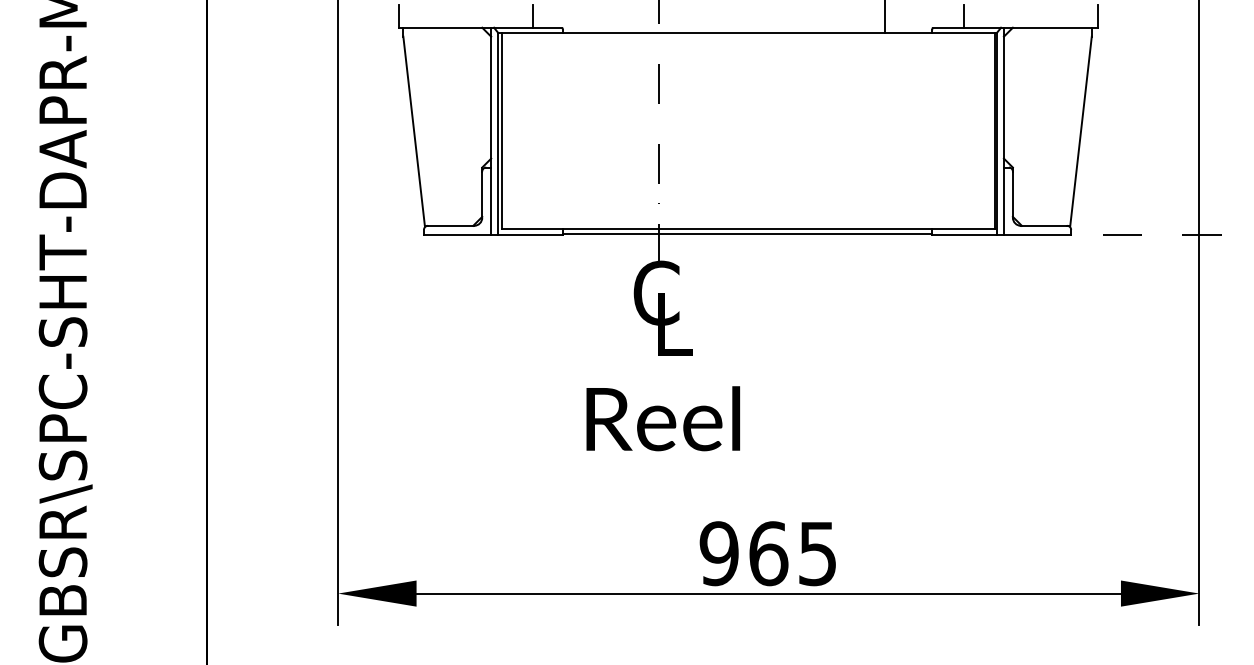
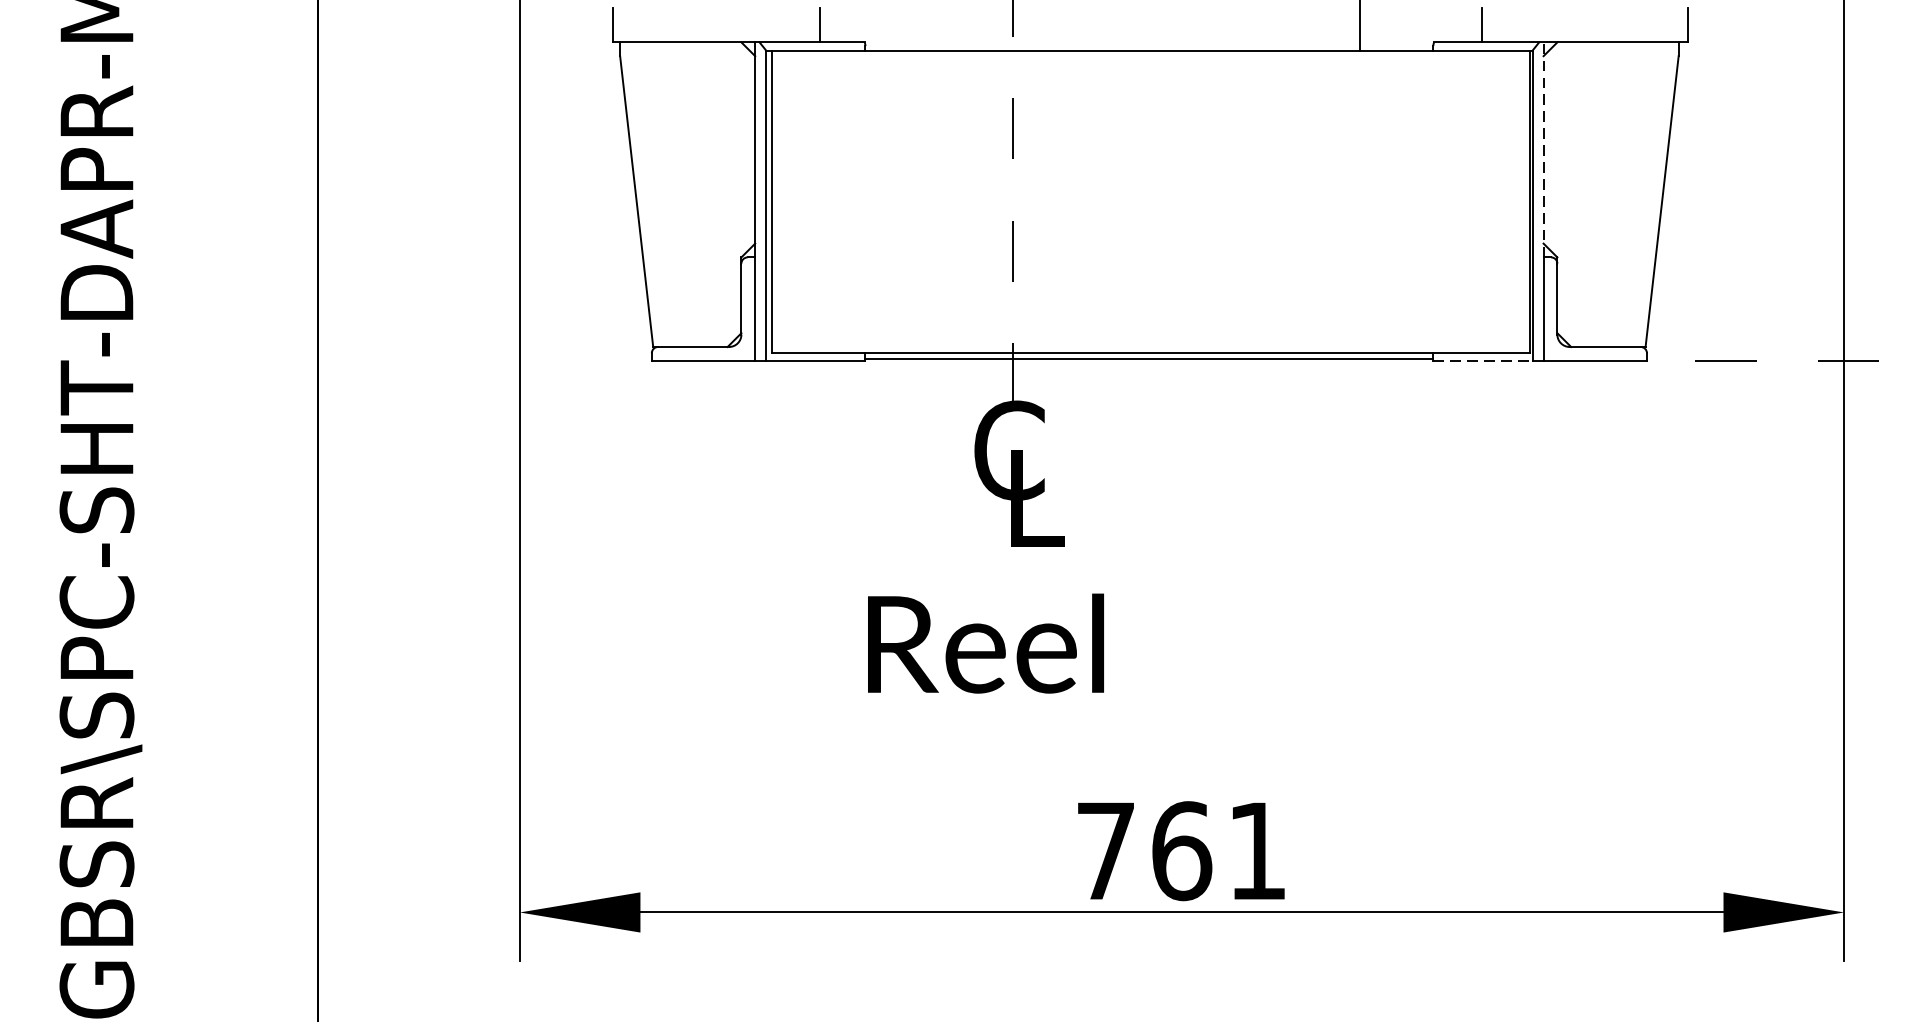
line: (1003, 97) -> (1542, 149), solid -> dashed
line: (965, 234) -> (1484, 360), solid -> dashed
text: (662, 418) -> (984, 643), moved
text: (767, 553) -> (1180, 850), 965 -> 761

